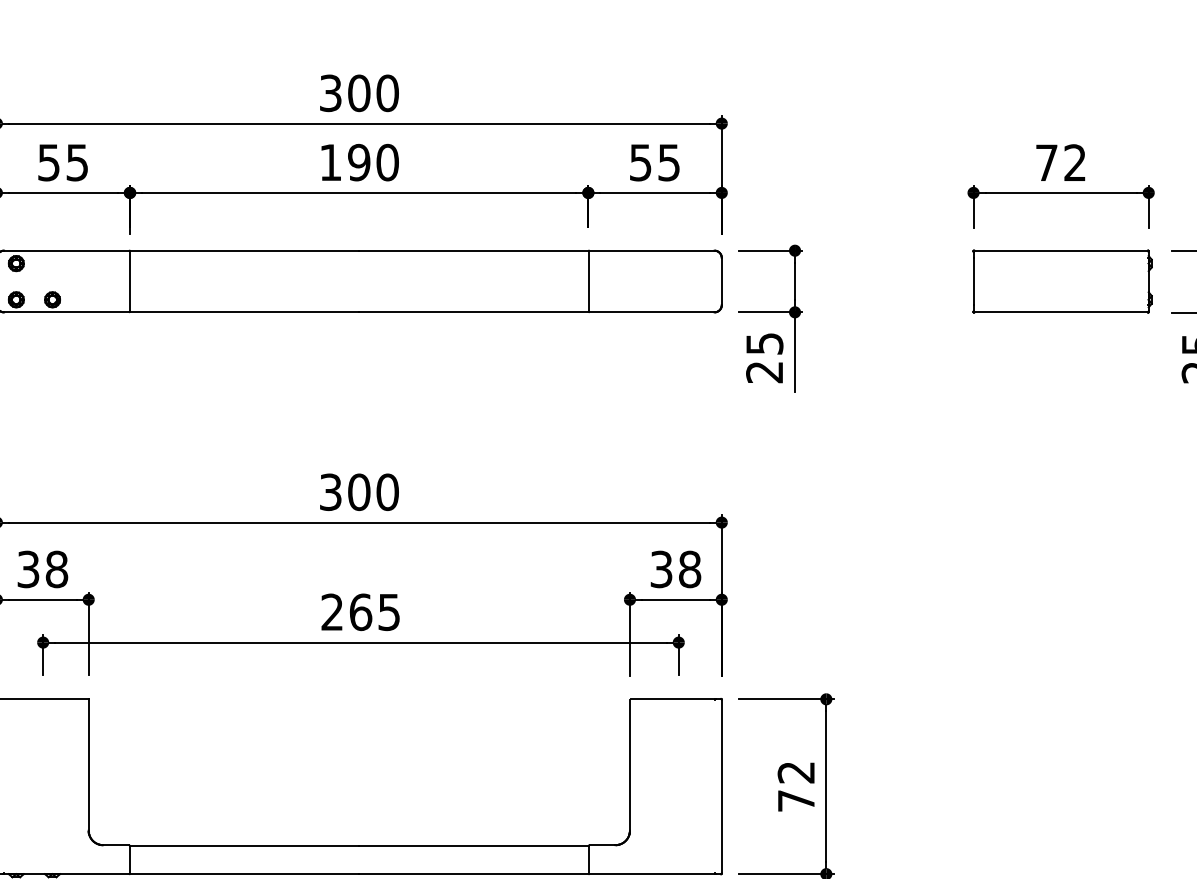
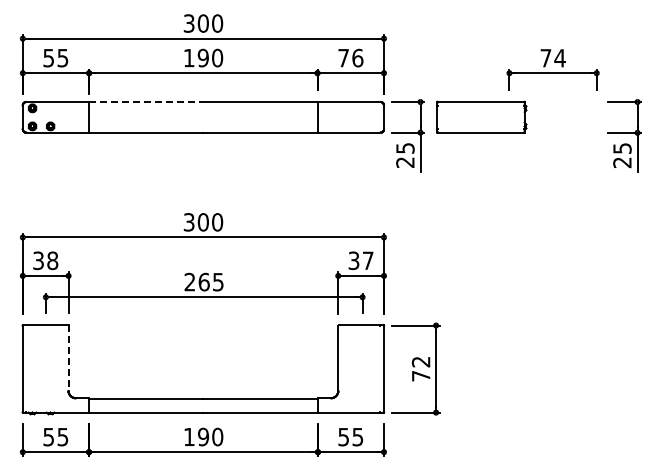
text: (654, 161) -> (350, 57), 55 -> 76
text: (1073, 163) -> (559, 58), 72 -> 74
line: (245, 251) -> (146, 102), solid -> dashed
part: (1061, 279) -> (481, 116), moved
text: (688, 568) -> (367, 260), 38 -> 37
line: (88, 765) -> (68, 358), solid -> dashed

